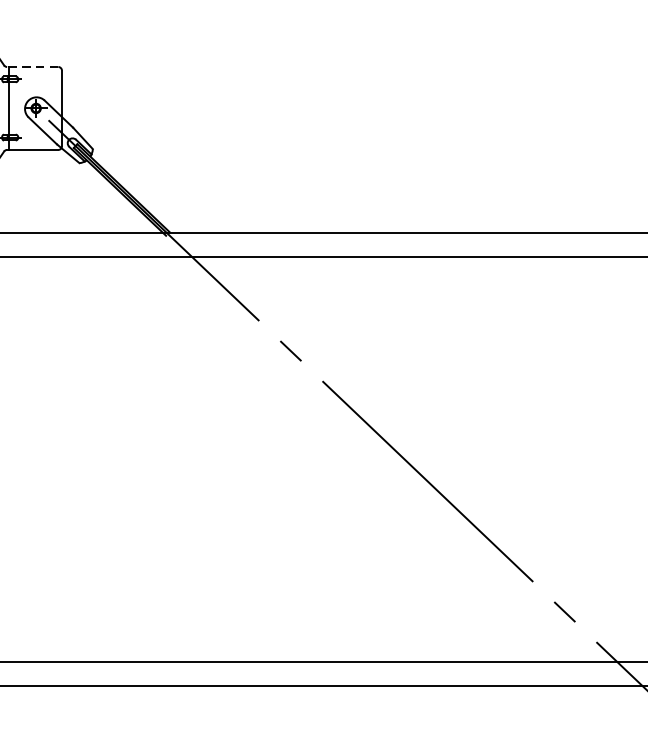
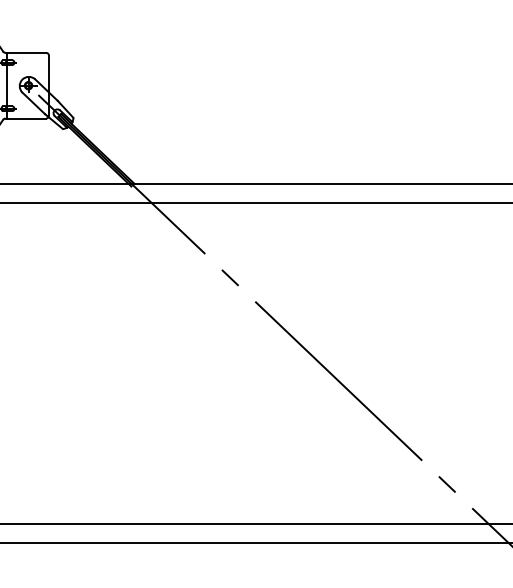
line: (32, 66) -> (25, 52), dashed -> solid

